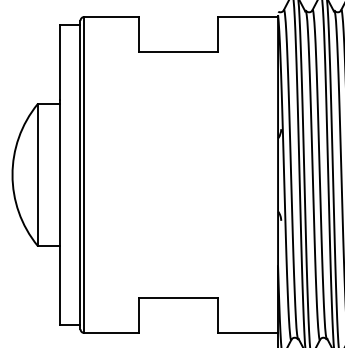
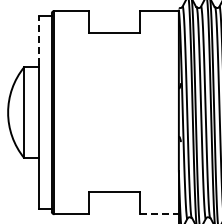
line: (59, 61) -> (38, 39), solid -> dashed
line: (249, 333) -> (160, 214), solid -> dashed

